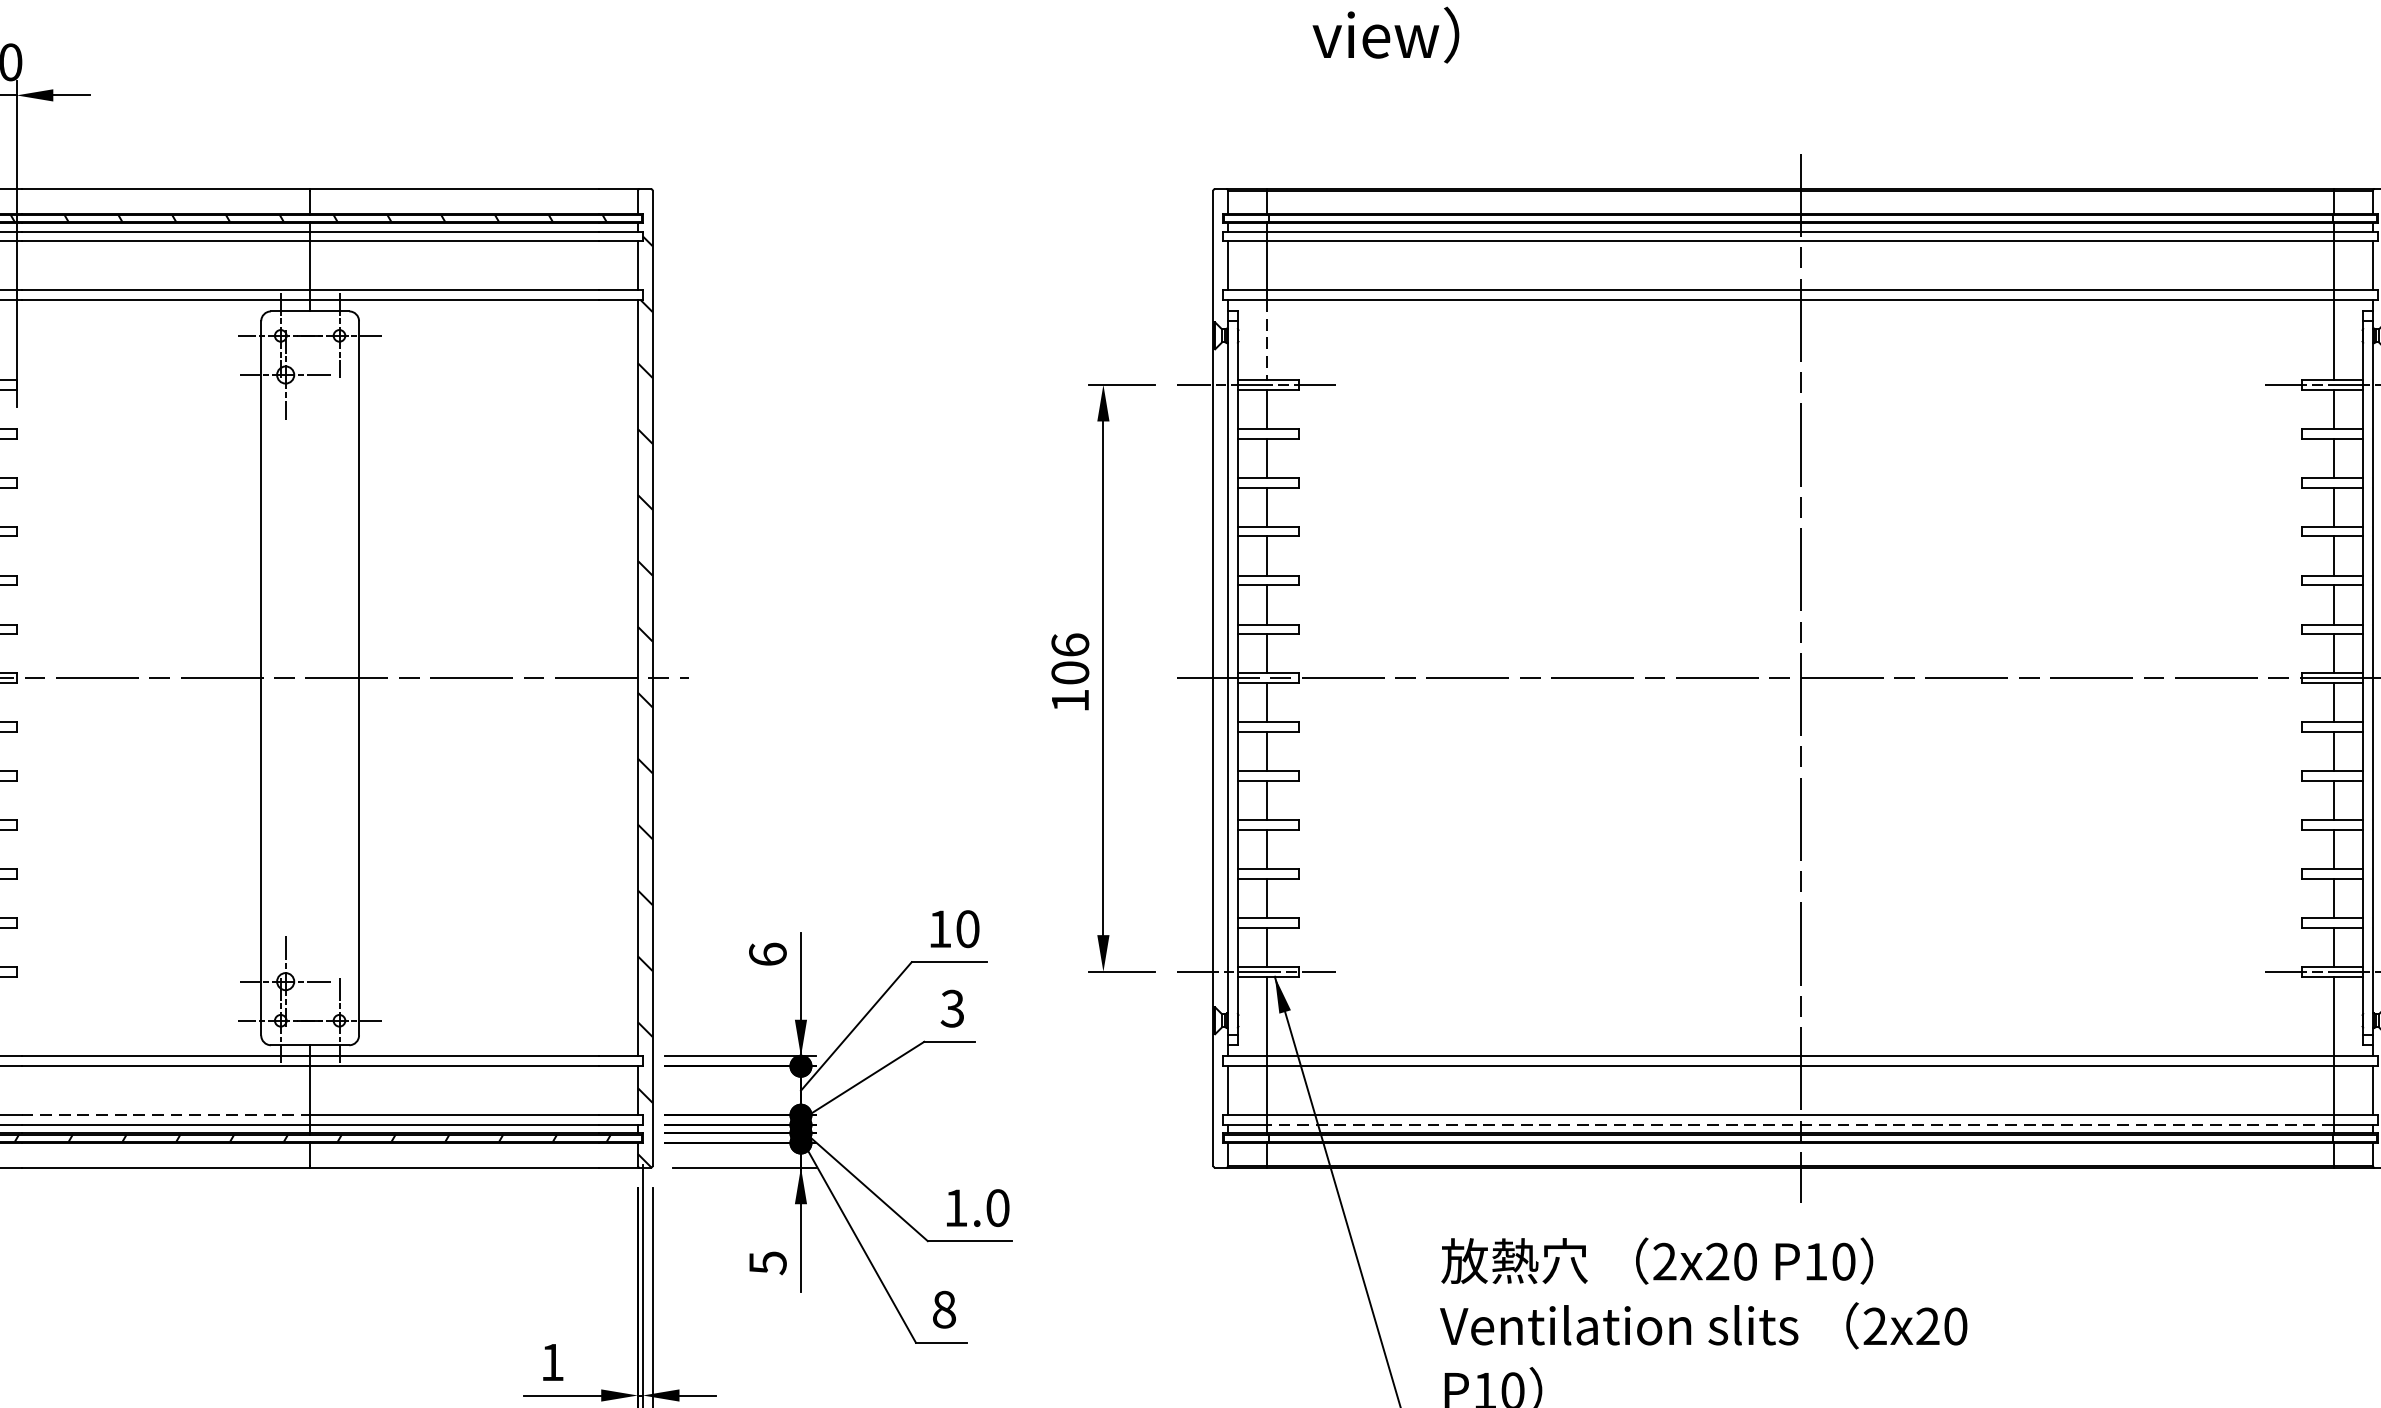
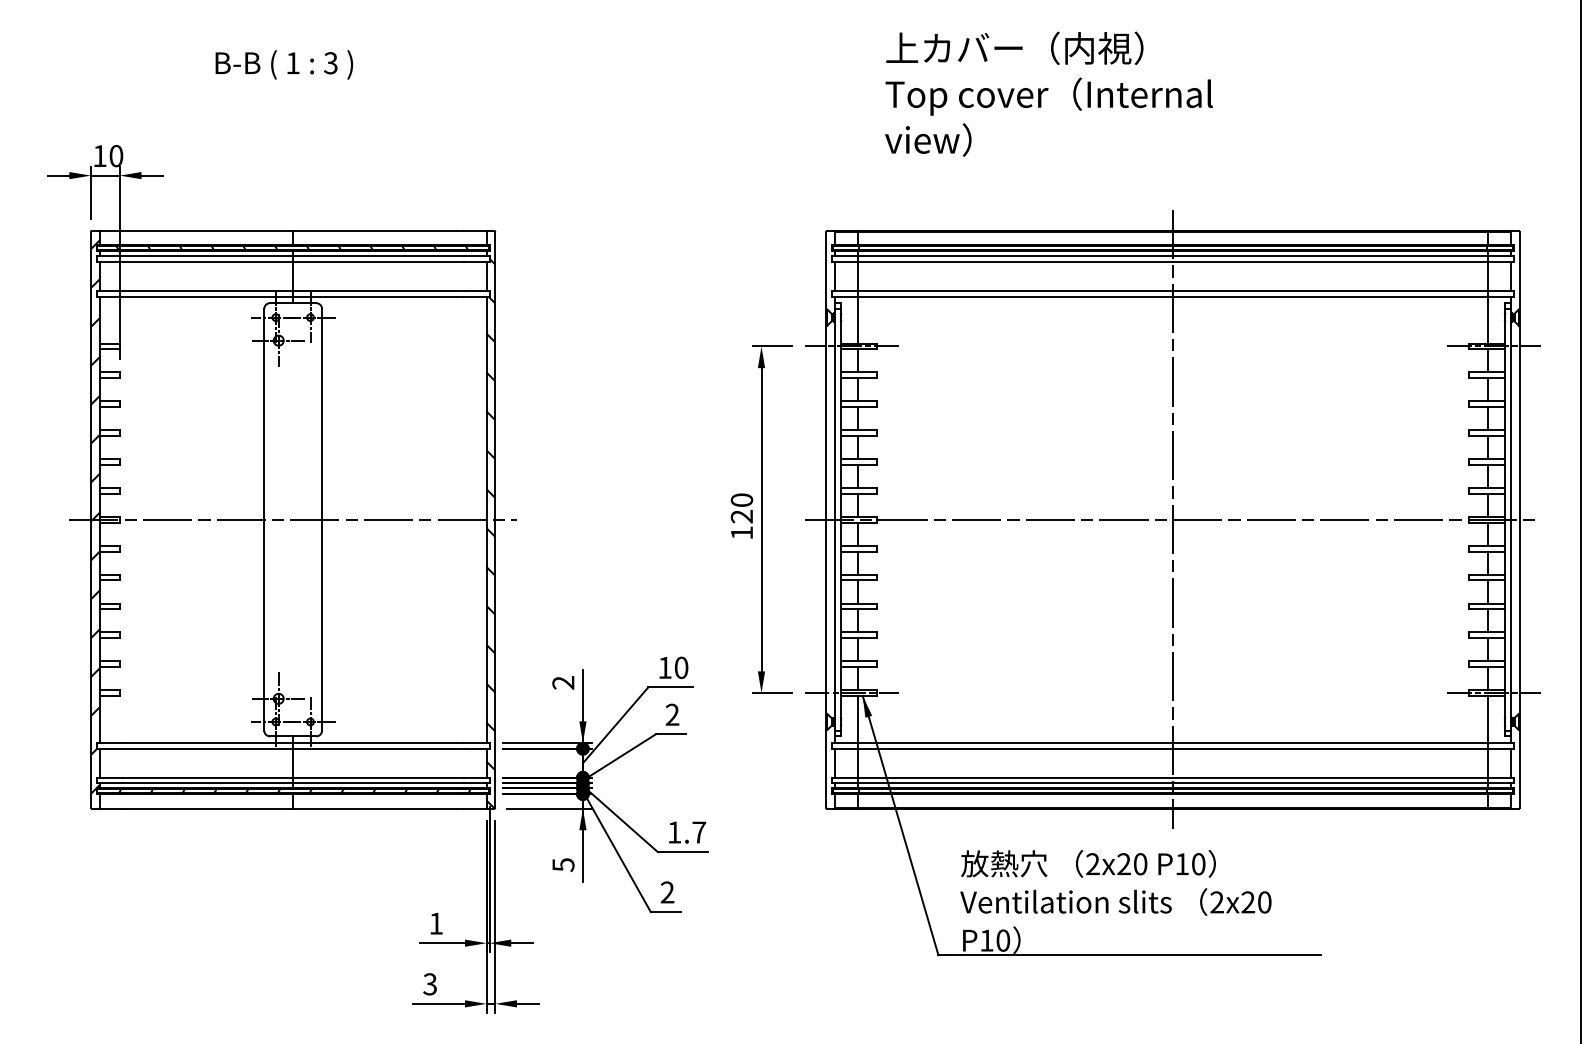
line: (1267, 340) -> (858, 320), dashed -> solid
text: (1069, 659) -> (741, 508), 106 -> 120
text: (768, 953) -> (563, 682), 6 -> 2
text: (952, 1008) -> (672, 714), 3 -> 2
line: (166, 1114) -> (208, 777), dashed -> solid
line: (1801, 1125) -> (1173, 783), dashed -> solid
text: (998, 1208) -> (699, 832), 1.0 -> 1.7
text: (944, 1309) -> (667, 892), 8 -> 2

